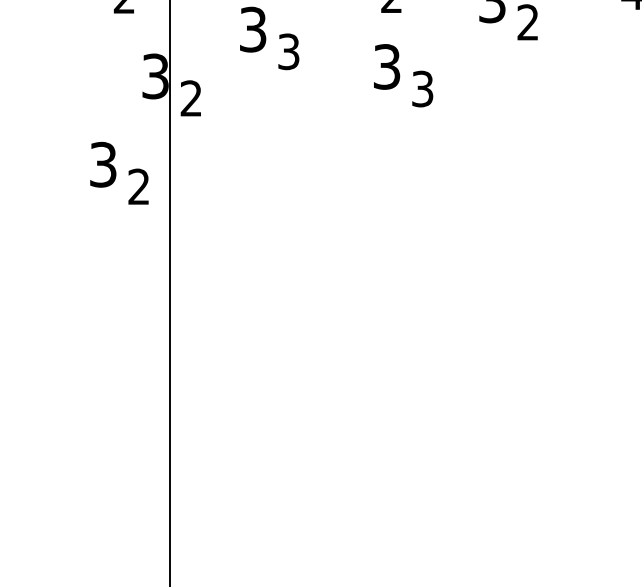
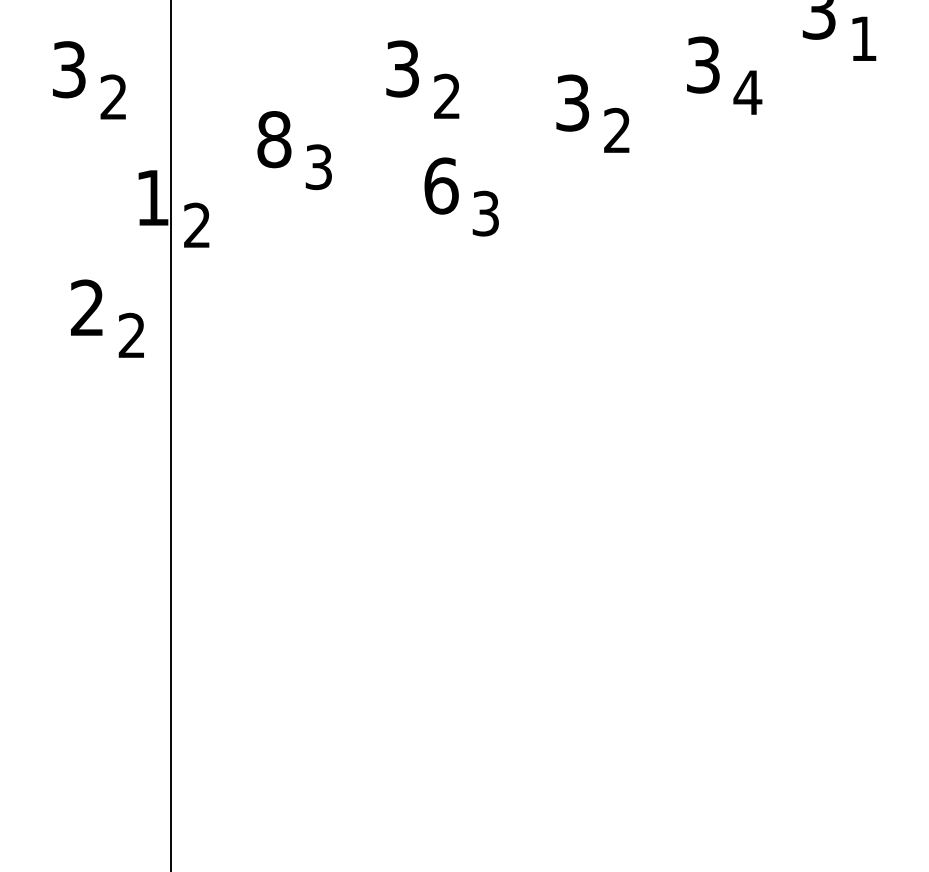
text: (253, 29) -> (274, 139), 3 -> 8
text: (387, 66) -> (441, 185), 3 -> 6
text: (155, 76) -> (152, 197), 3 -> 1
text: (103, 164) -> (87, 307), 3 -> 2

